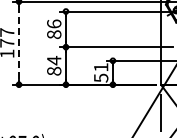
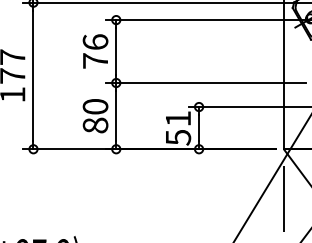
text: (54, 34) -> (96, 60), 86 -> 76
line: (19, 43) -> (34, 76), dashed -> solid
text: (54, 60) -> (96, 106), 84 -> 80

